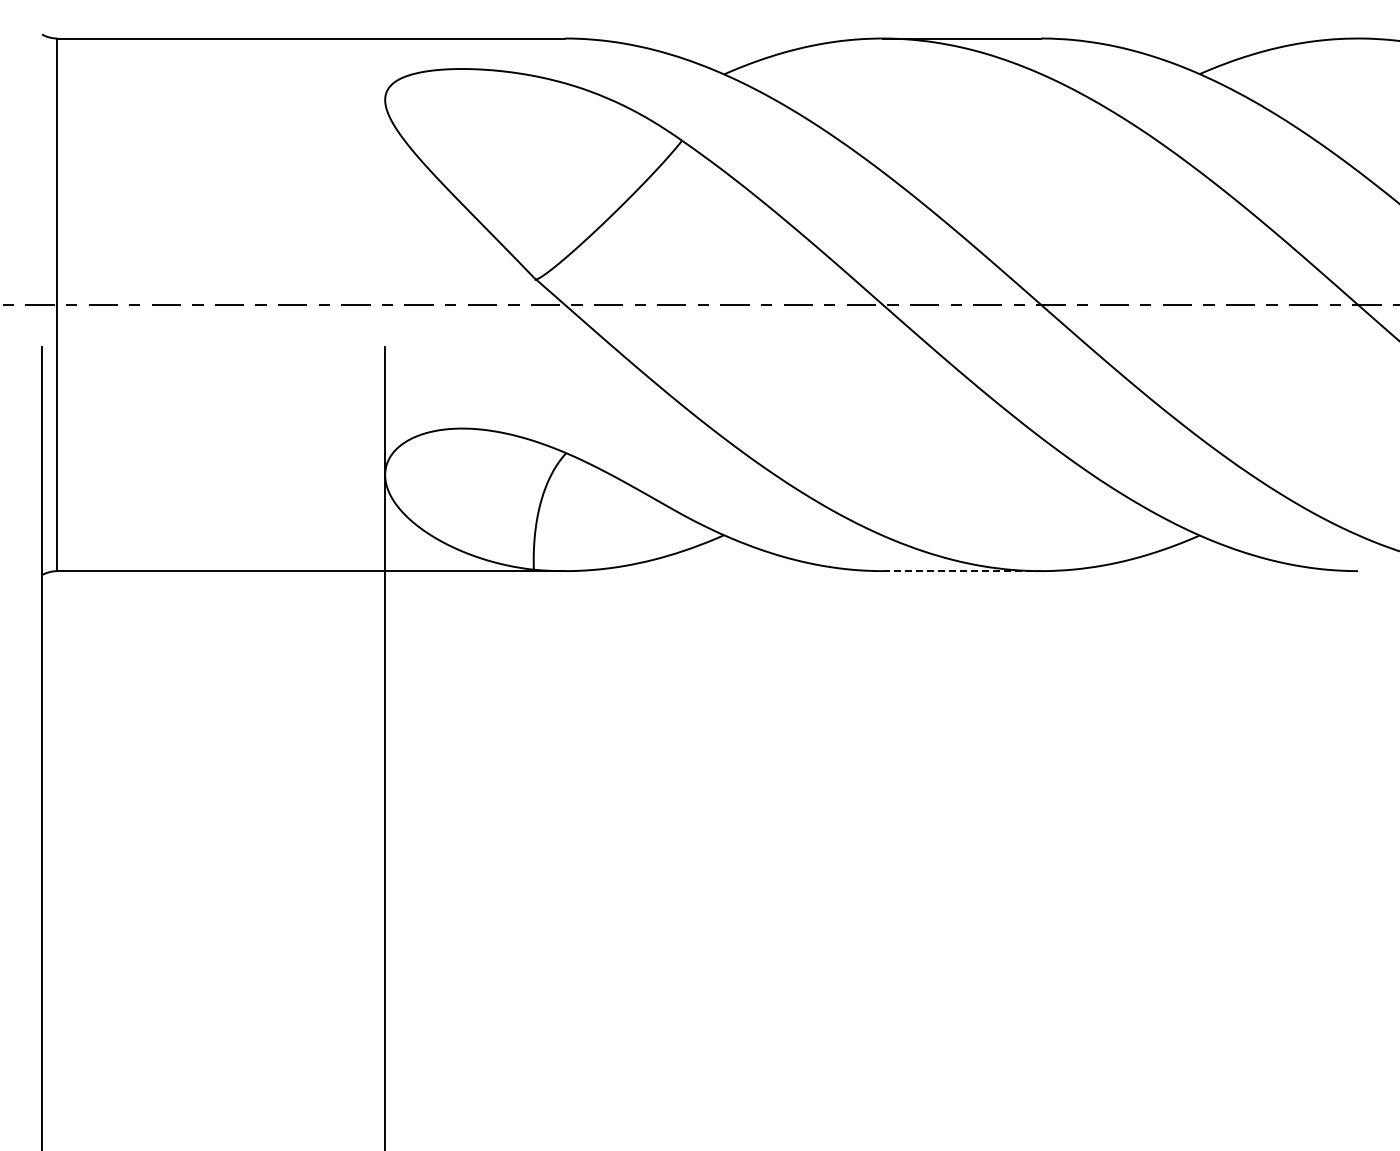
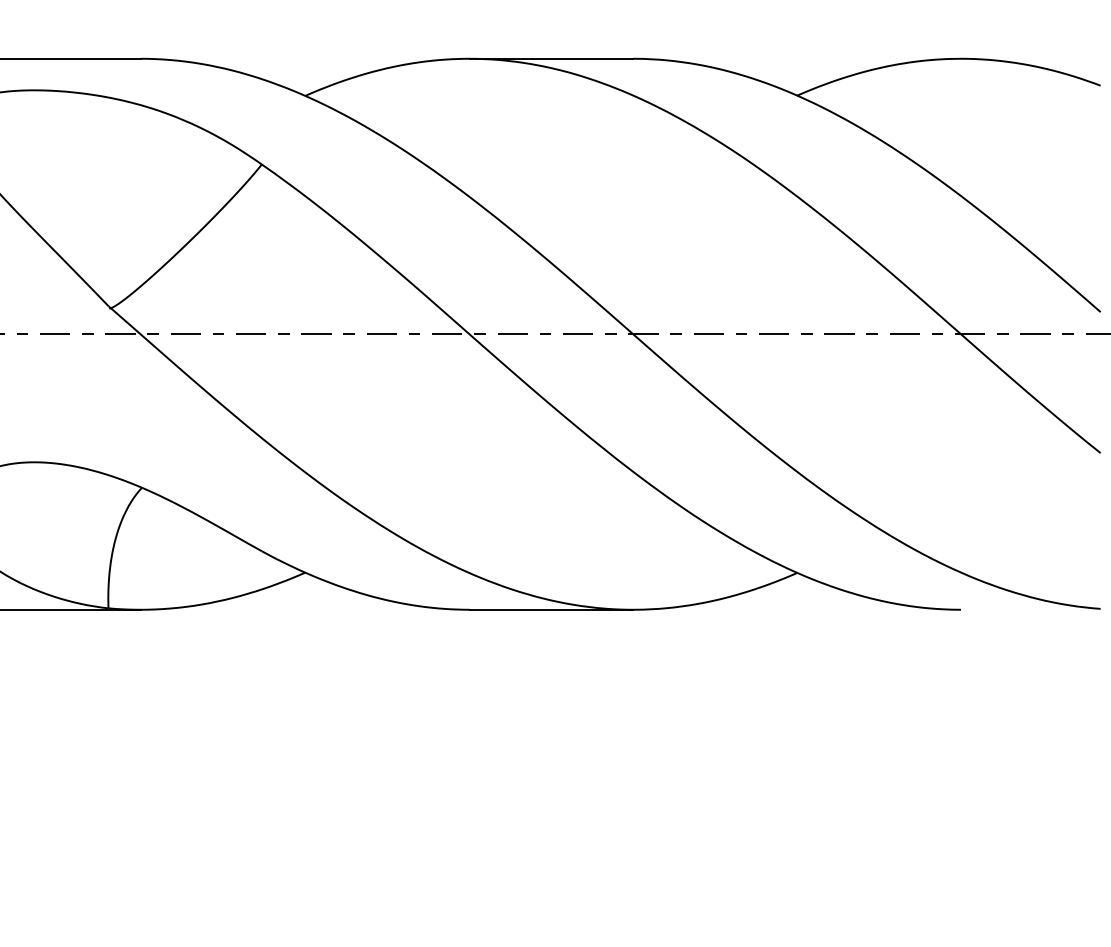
line: (962, 571) -> (551, 610), dashed -> solid

